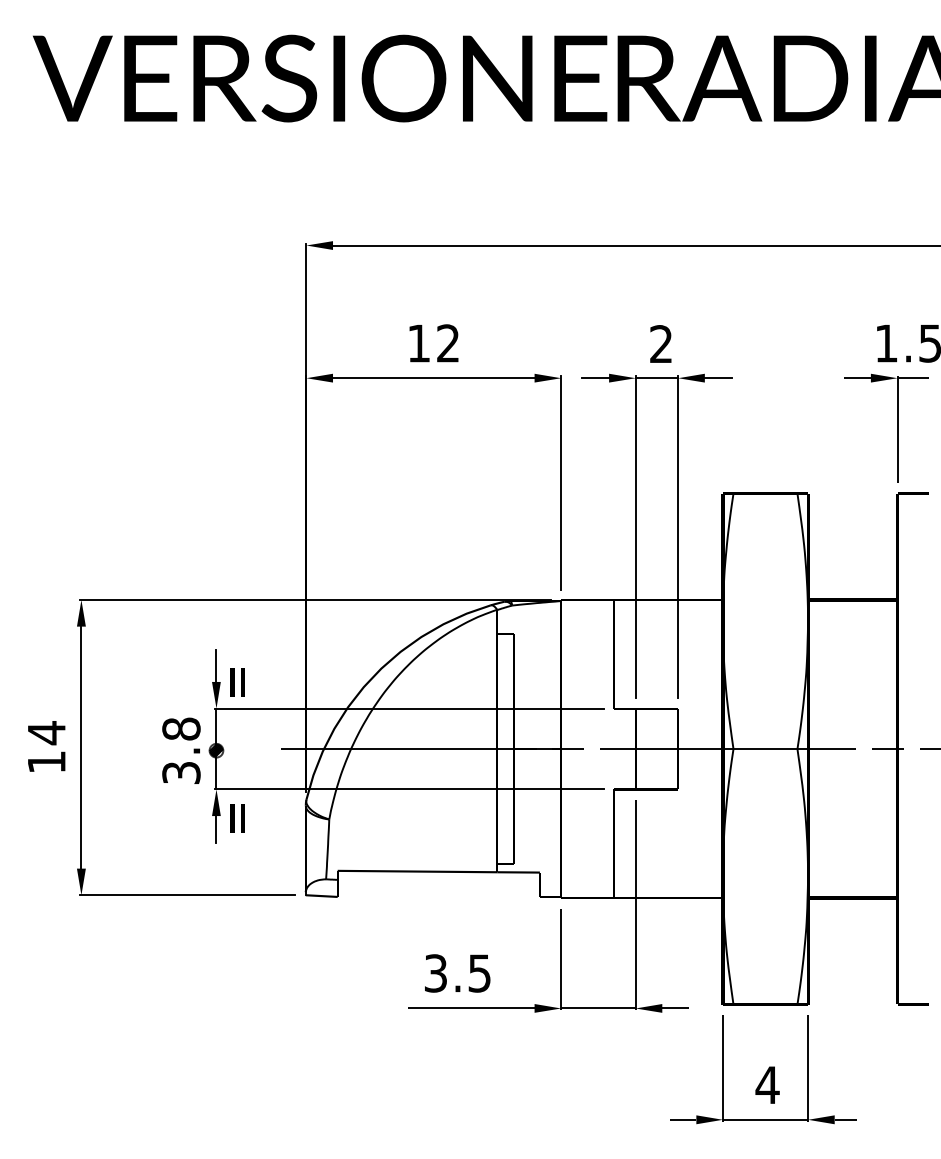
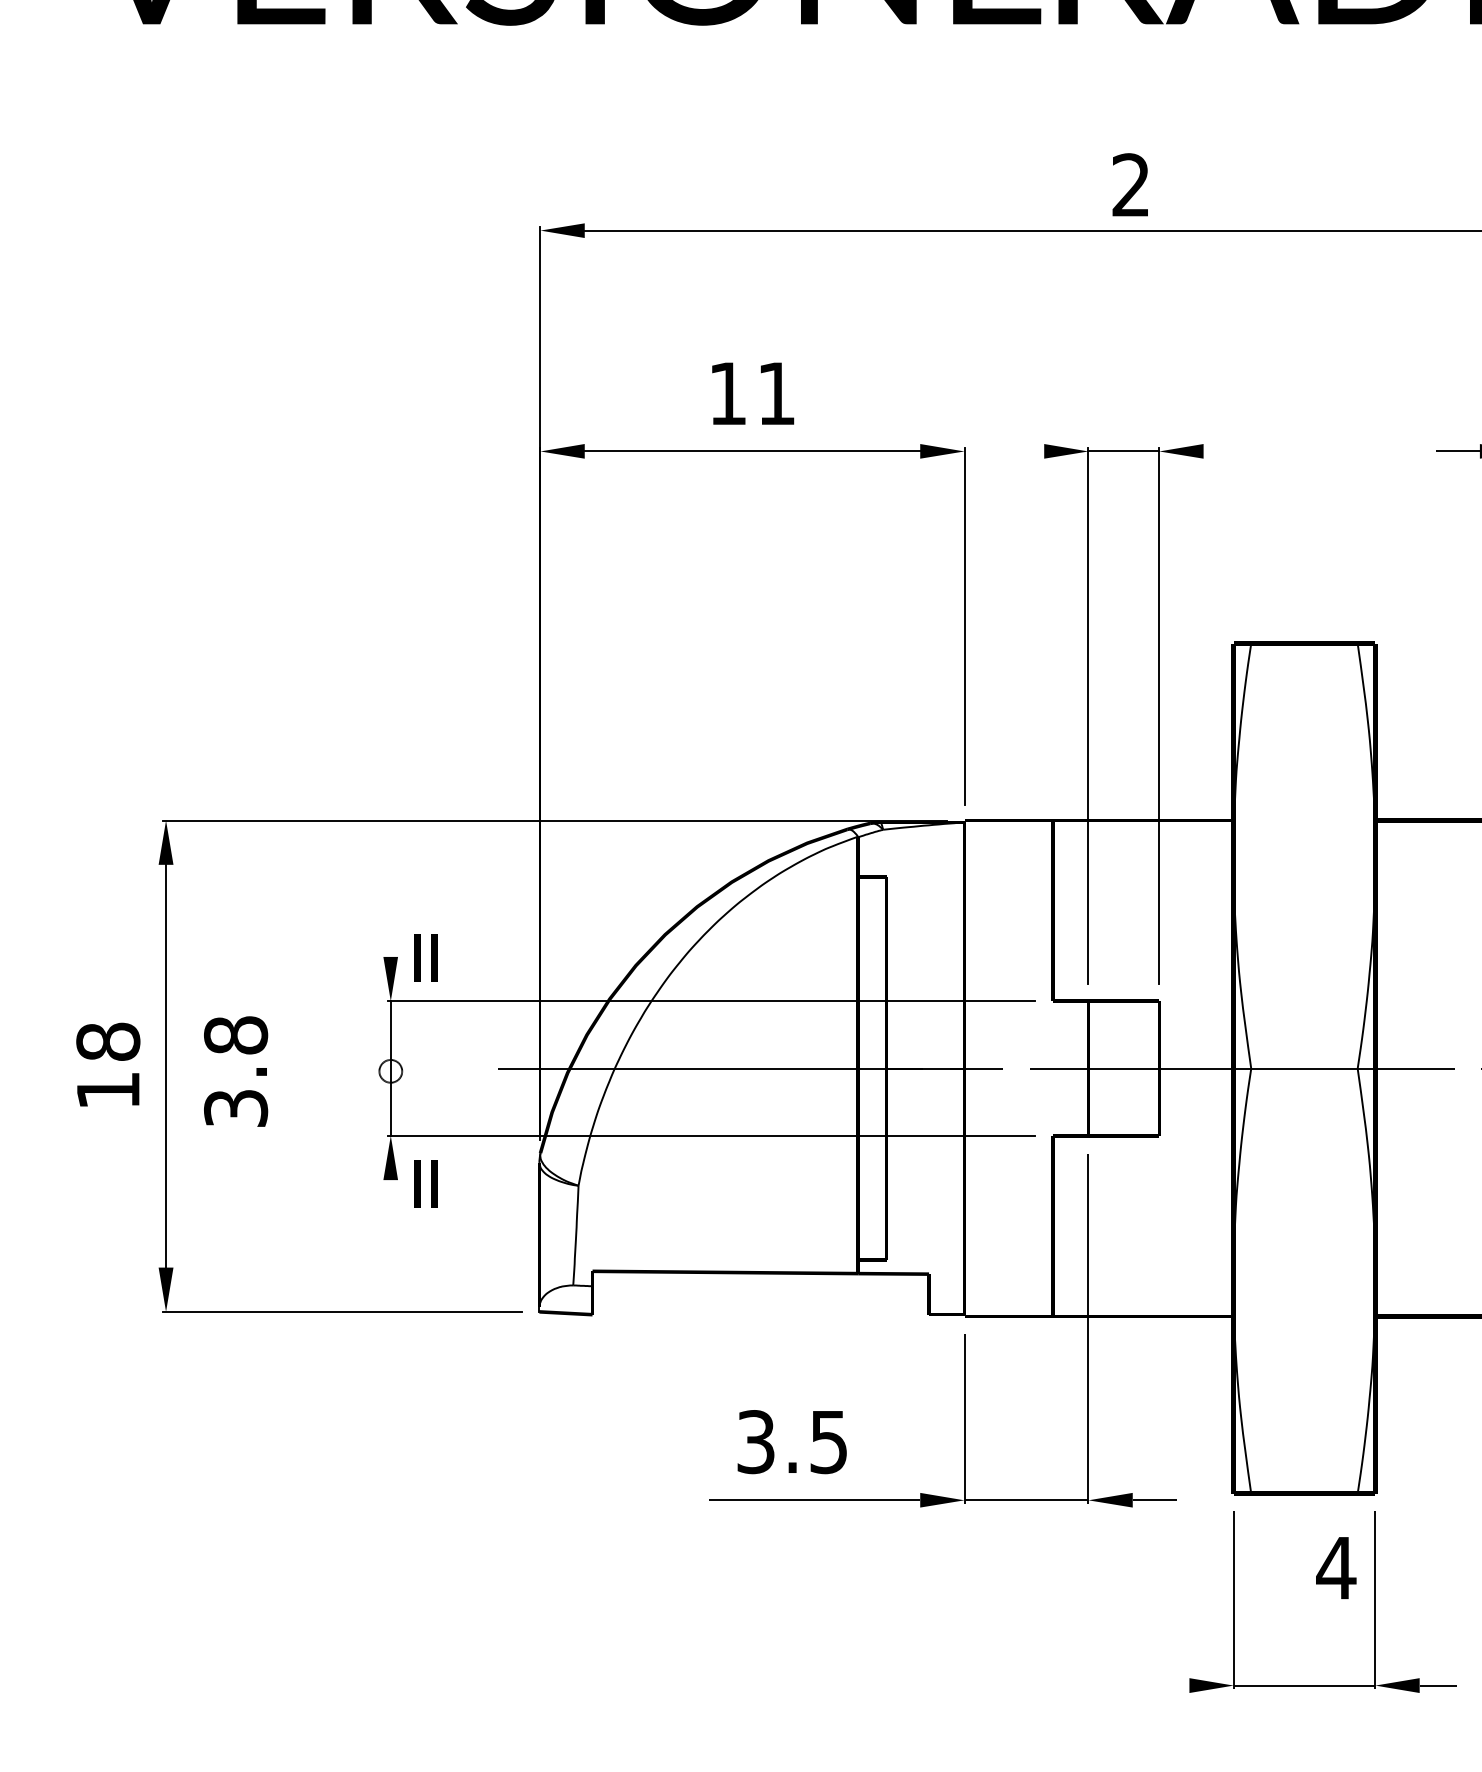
text: (447, 343) -> (775, 393), 12 -> 11
text: (660, 343) -> (1129, 183), moved
line: (595, 378) -> (1021, 451), removed
line: (718, 378) -> (1226, 451), removed
line: (216, 665) -> (390, 929), removed
text: (46, 733) -> (107, 1042), 14 -> 18
text: (181, 750) -> (236, 1070), moved
hatch: (216, 750) -> (390, 1070), removed
line: (216, 829) -> (390, 1202), removed
text: (767, 1084) -> (1336, 1566), moved
line: (682, 1119) -> (1166, 1685), removed

